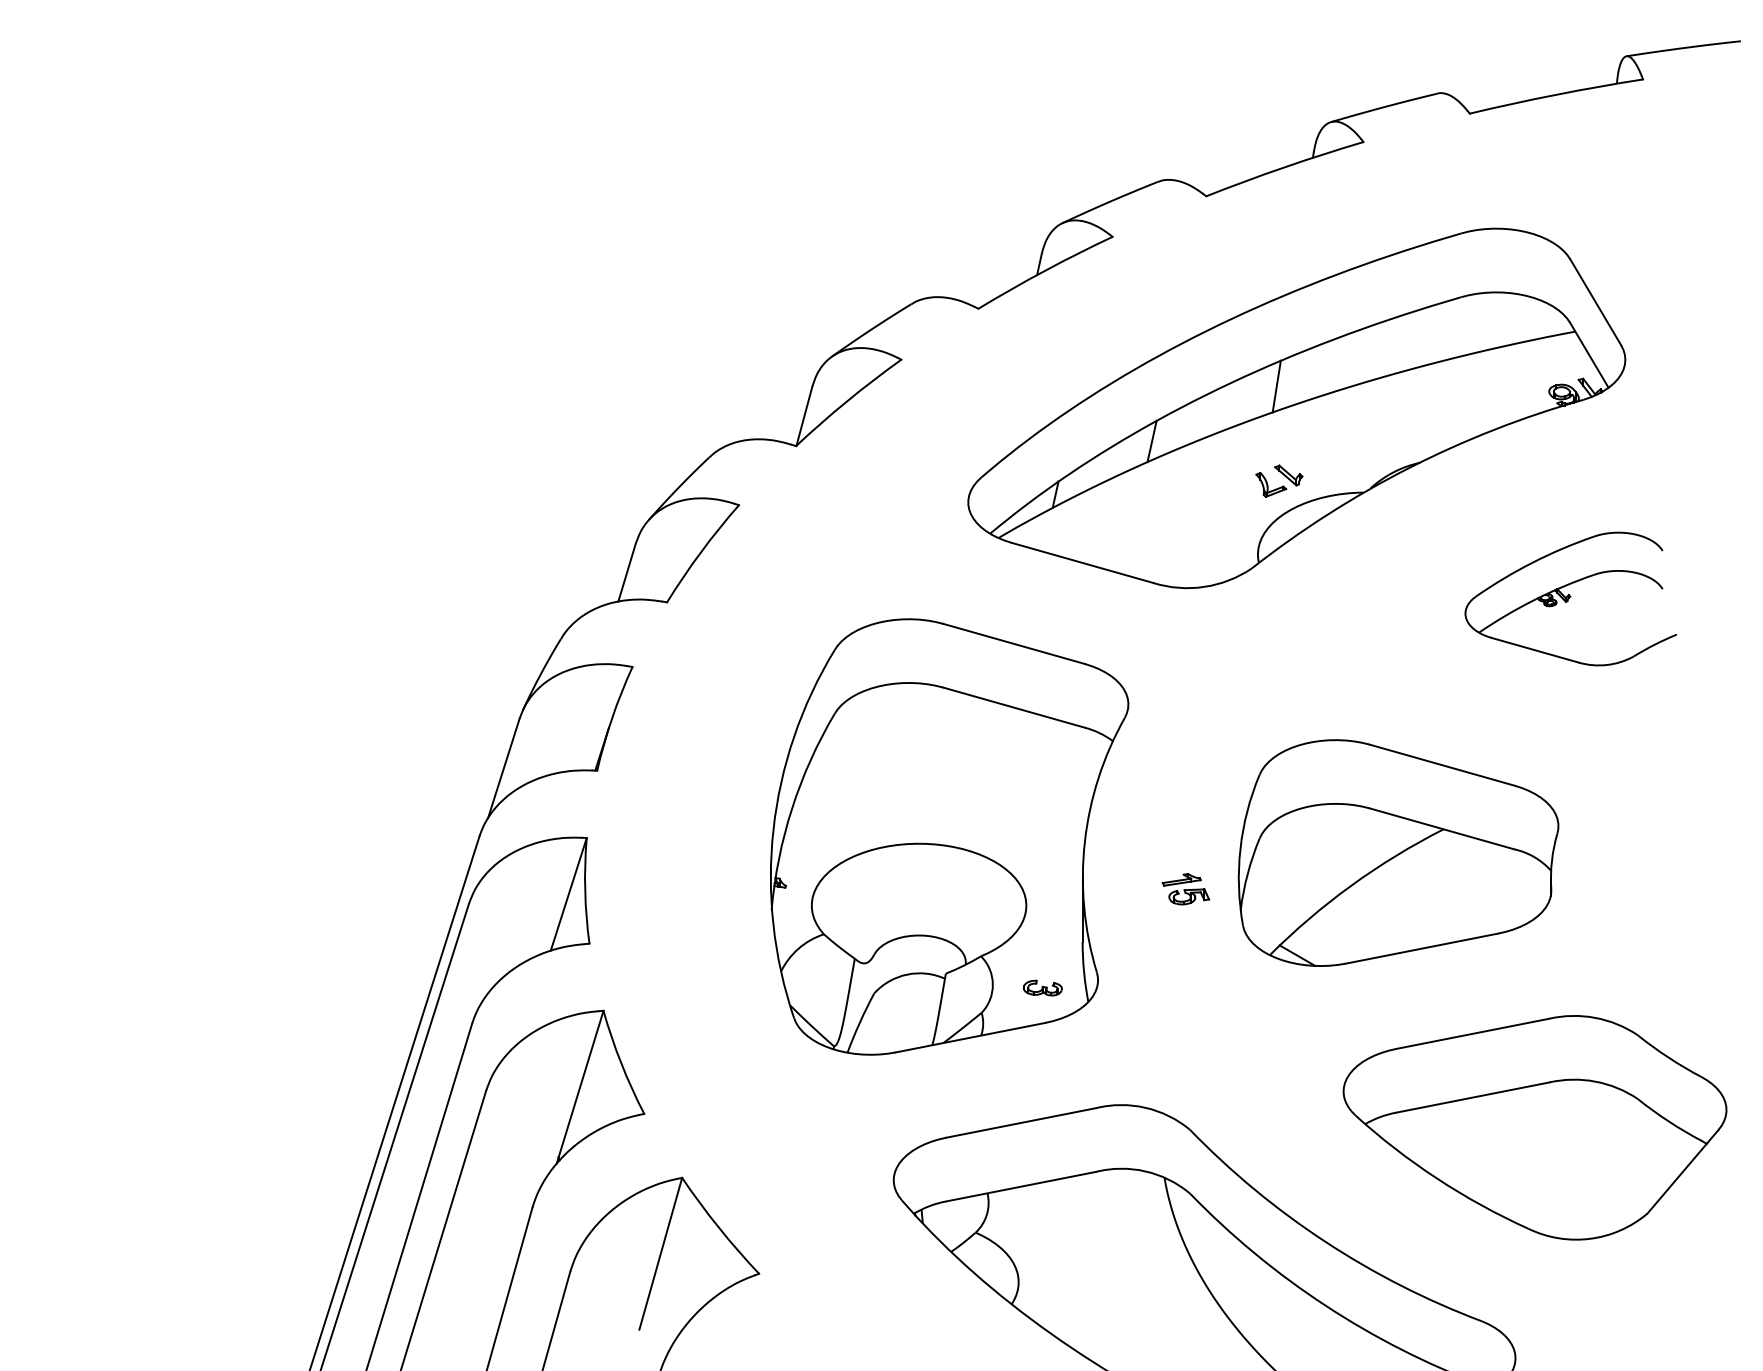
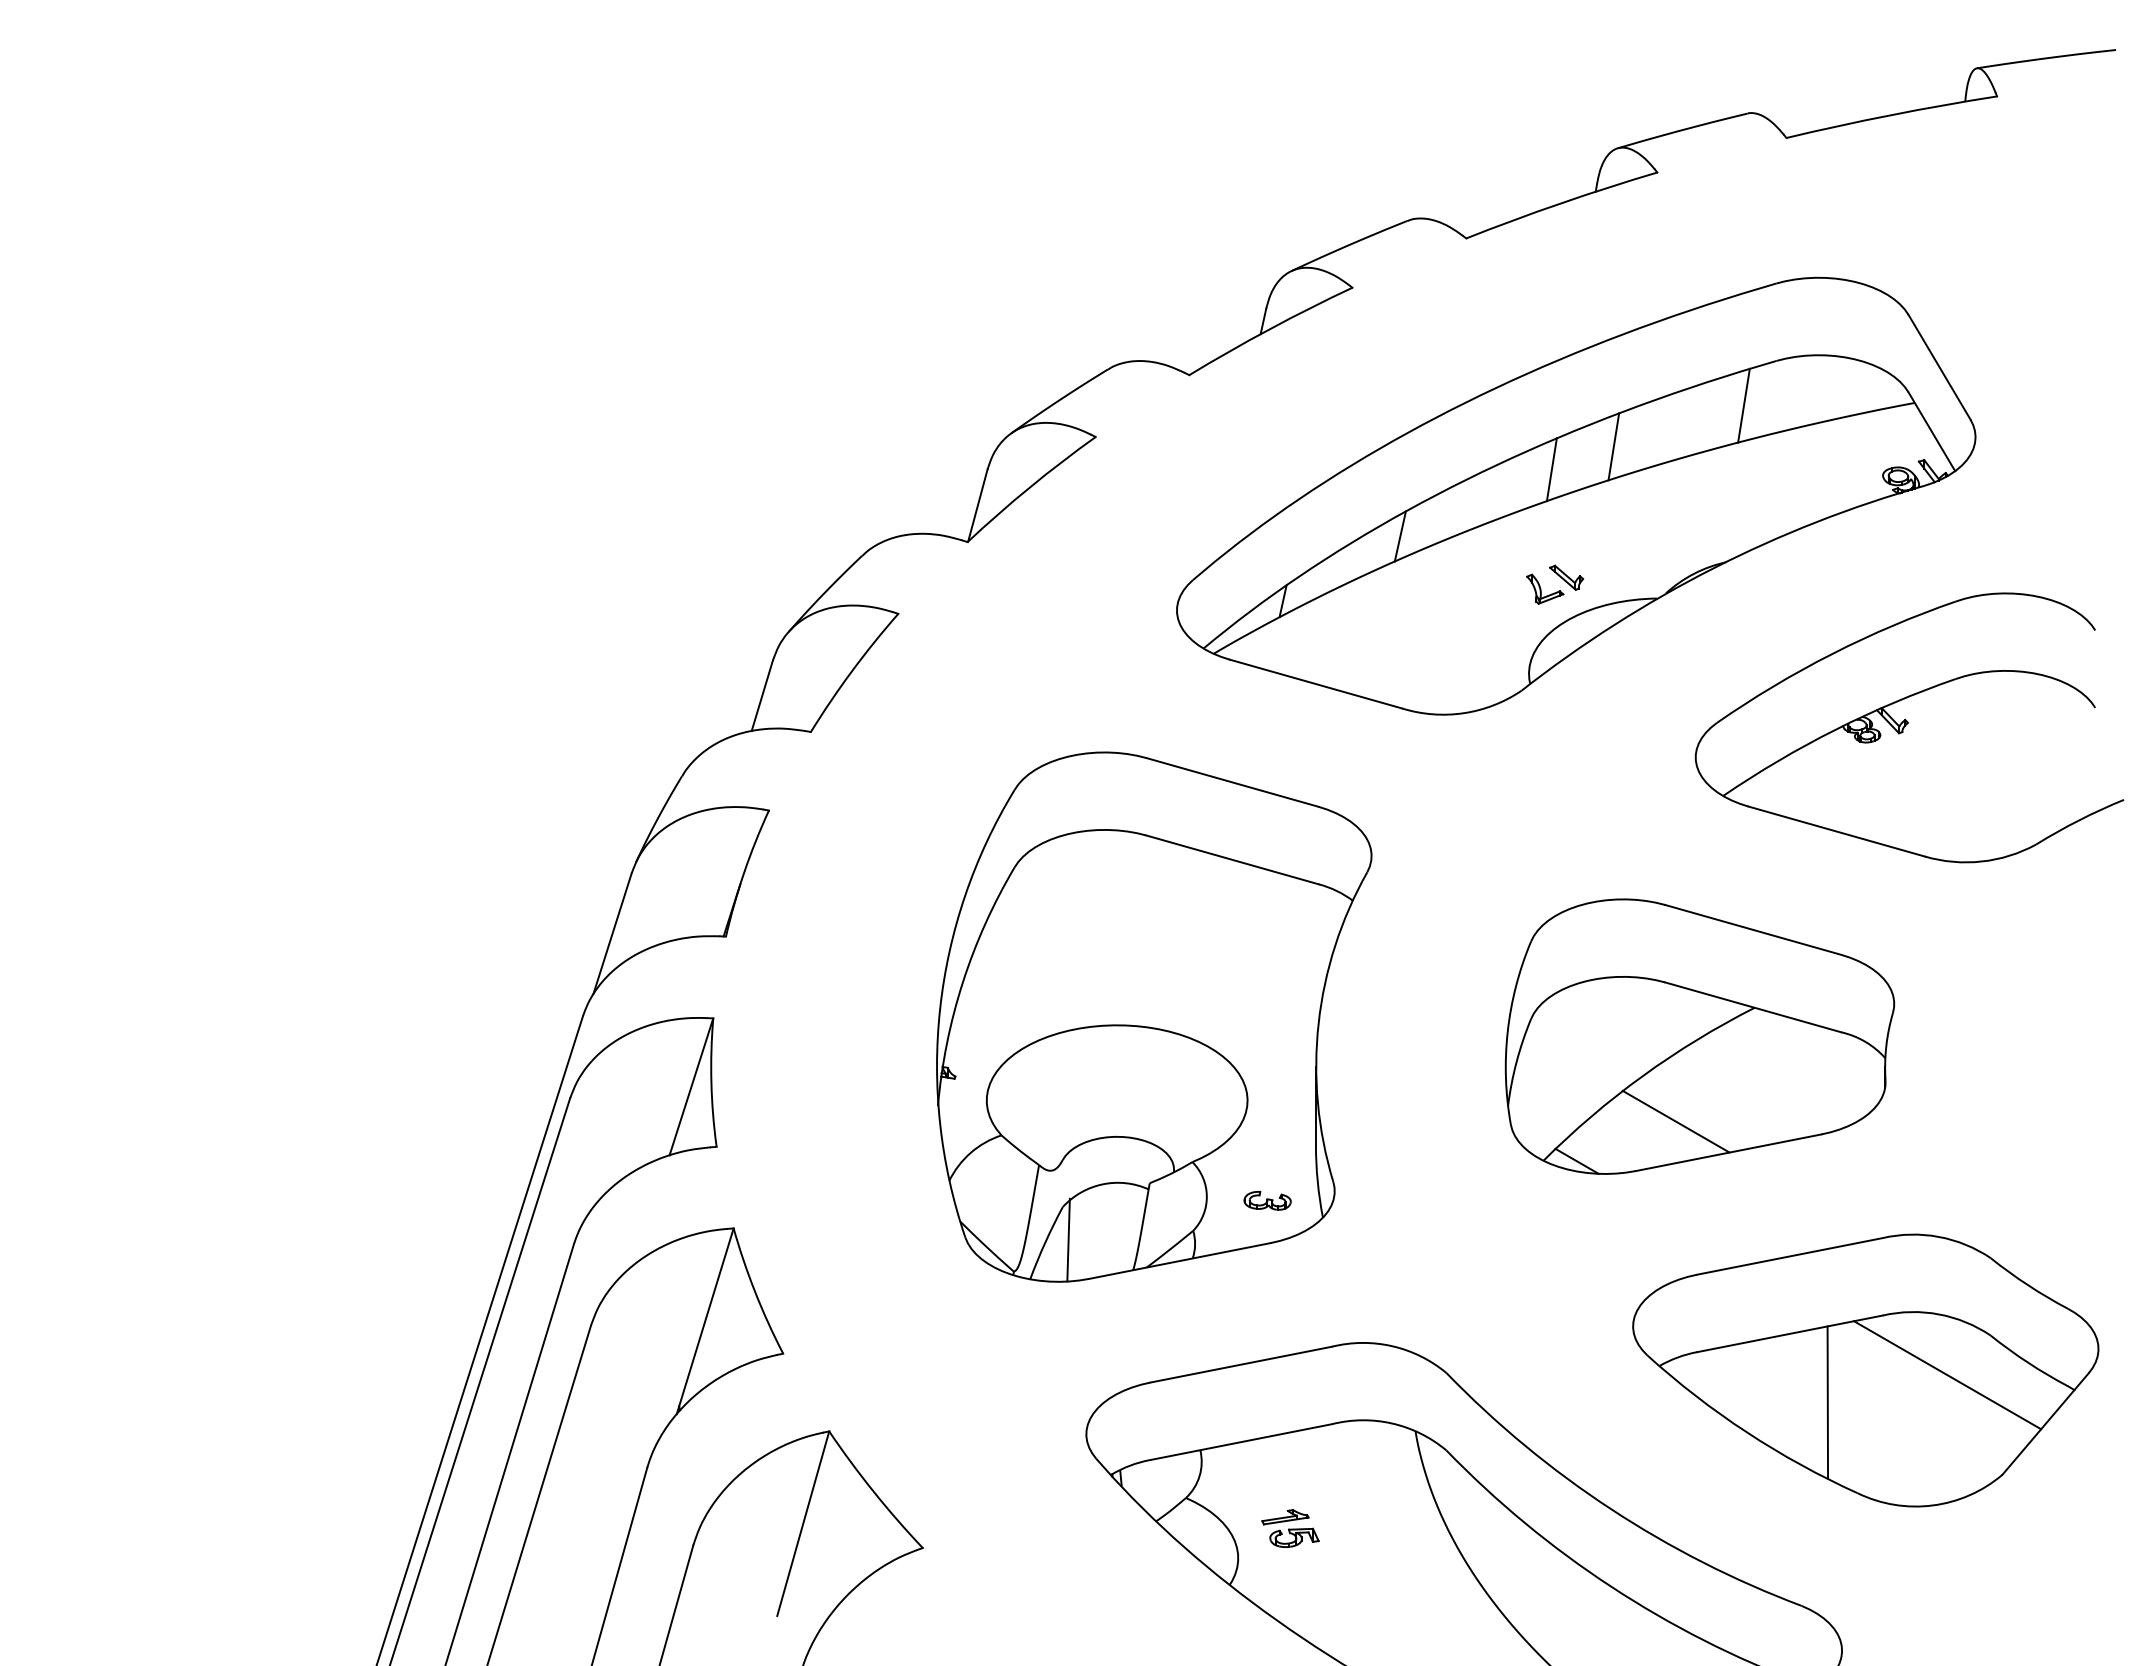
line: (1434, 333) -> (1743, 405), added
line: (1327, 367) -> (1613, 446), added
part: (1571, 598) -> (1909, 727), size x1.67
part: (1185, 889) -> (1290, 1528), moved
line: (1378, 922) -> (1675, 1121), added
line: (879, 1019) -> (1068, 1239), added
line: (1602, 1131) -> (1947, 1375), added
line: (1503, 1154) -> (1827, 1402), added

